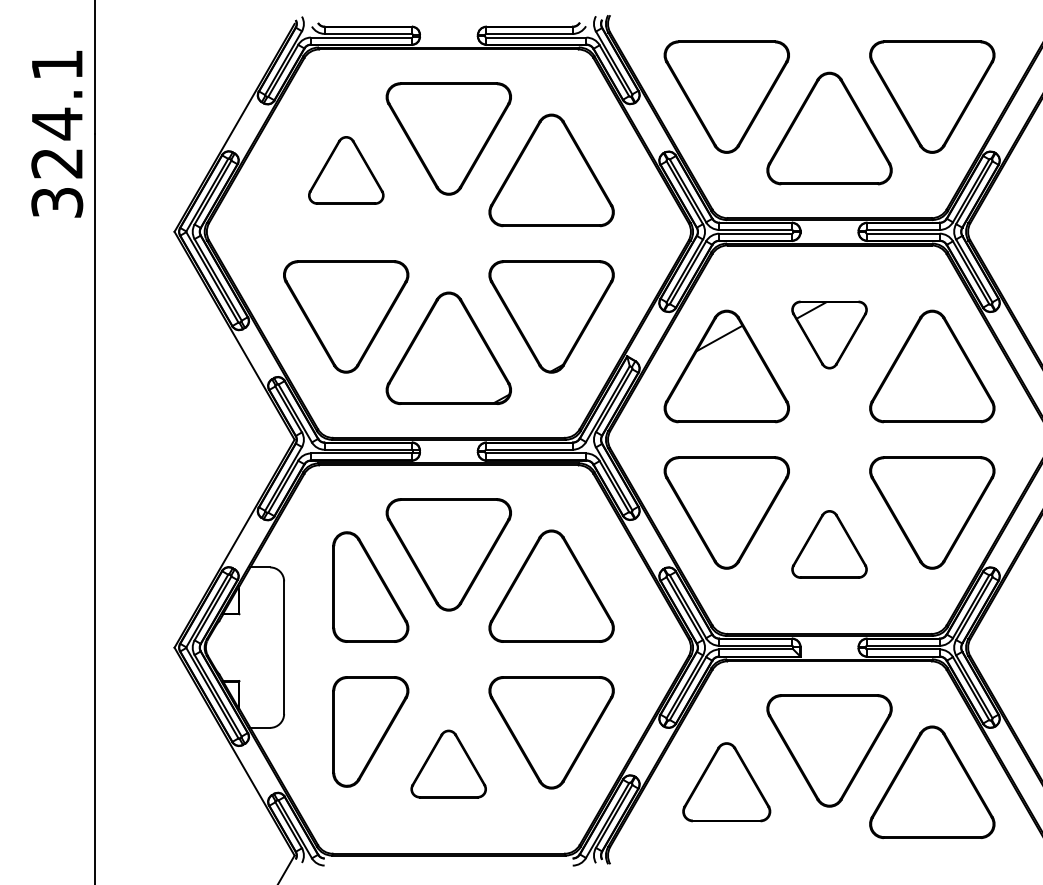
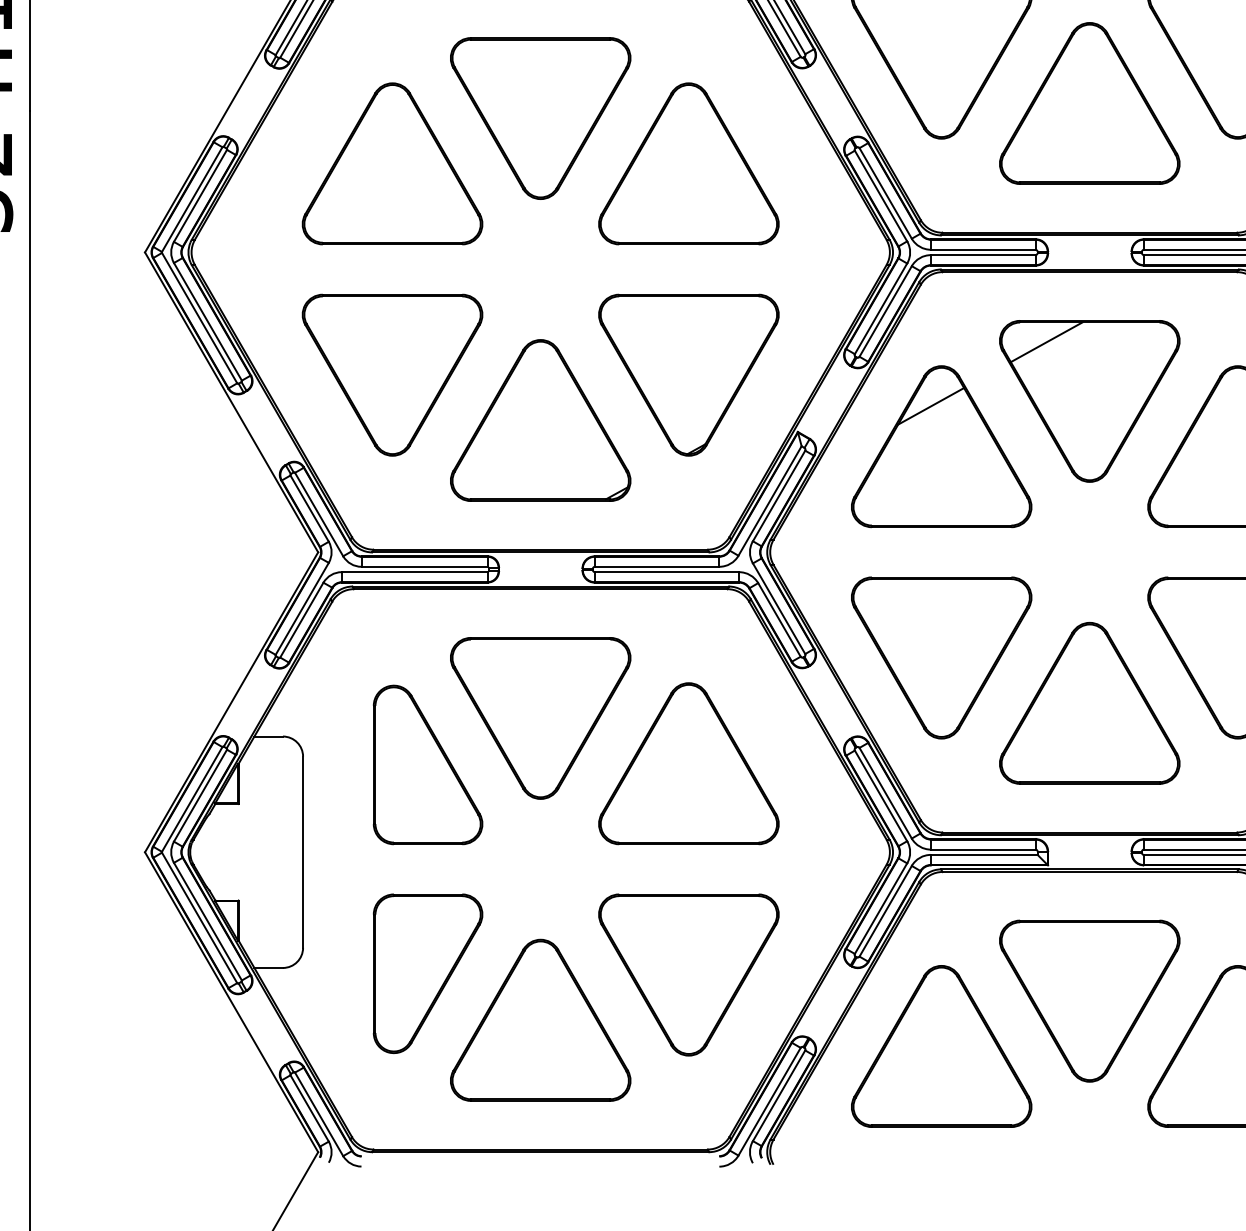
part: (346, 170) -> (393, 163), size x1.67
part: (829, 334) -> (1089, 400), size x1.67
part: (829, 544) -> (1089, 703), size x1.67
part: (448, 763) -> (540, 1019), size x1.67
part: (726, 781) -> (941, 1045), size x1.43

